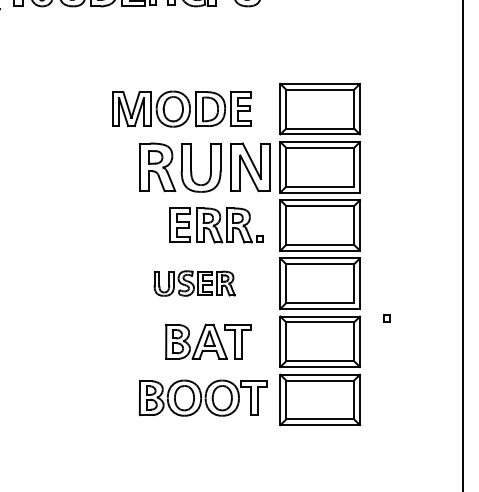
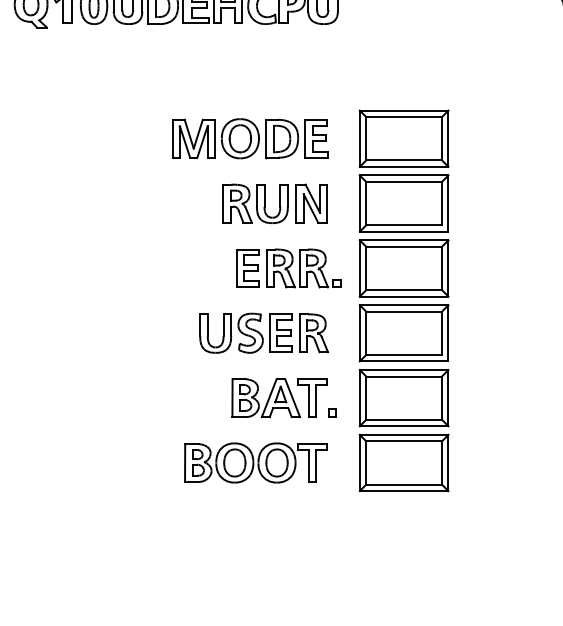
part: (203, 167) -> (274, 203), size x0.71
part: (194, 282) -> (264, 332), size x1.43
part: (386, 317) -> (332, 412), moved
part: (203, 397) -> (255, 462), moved

